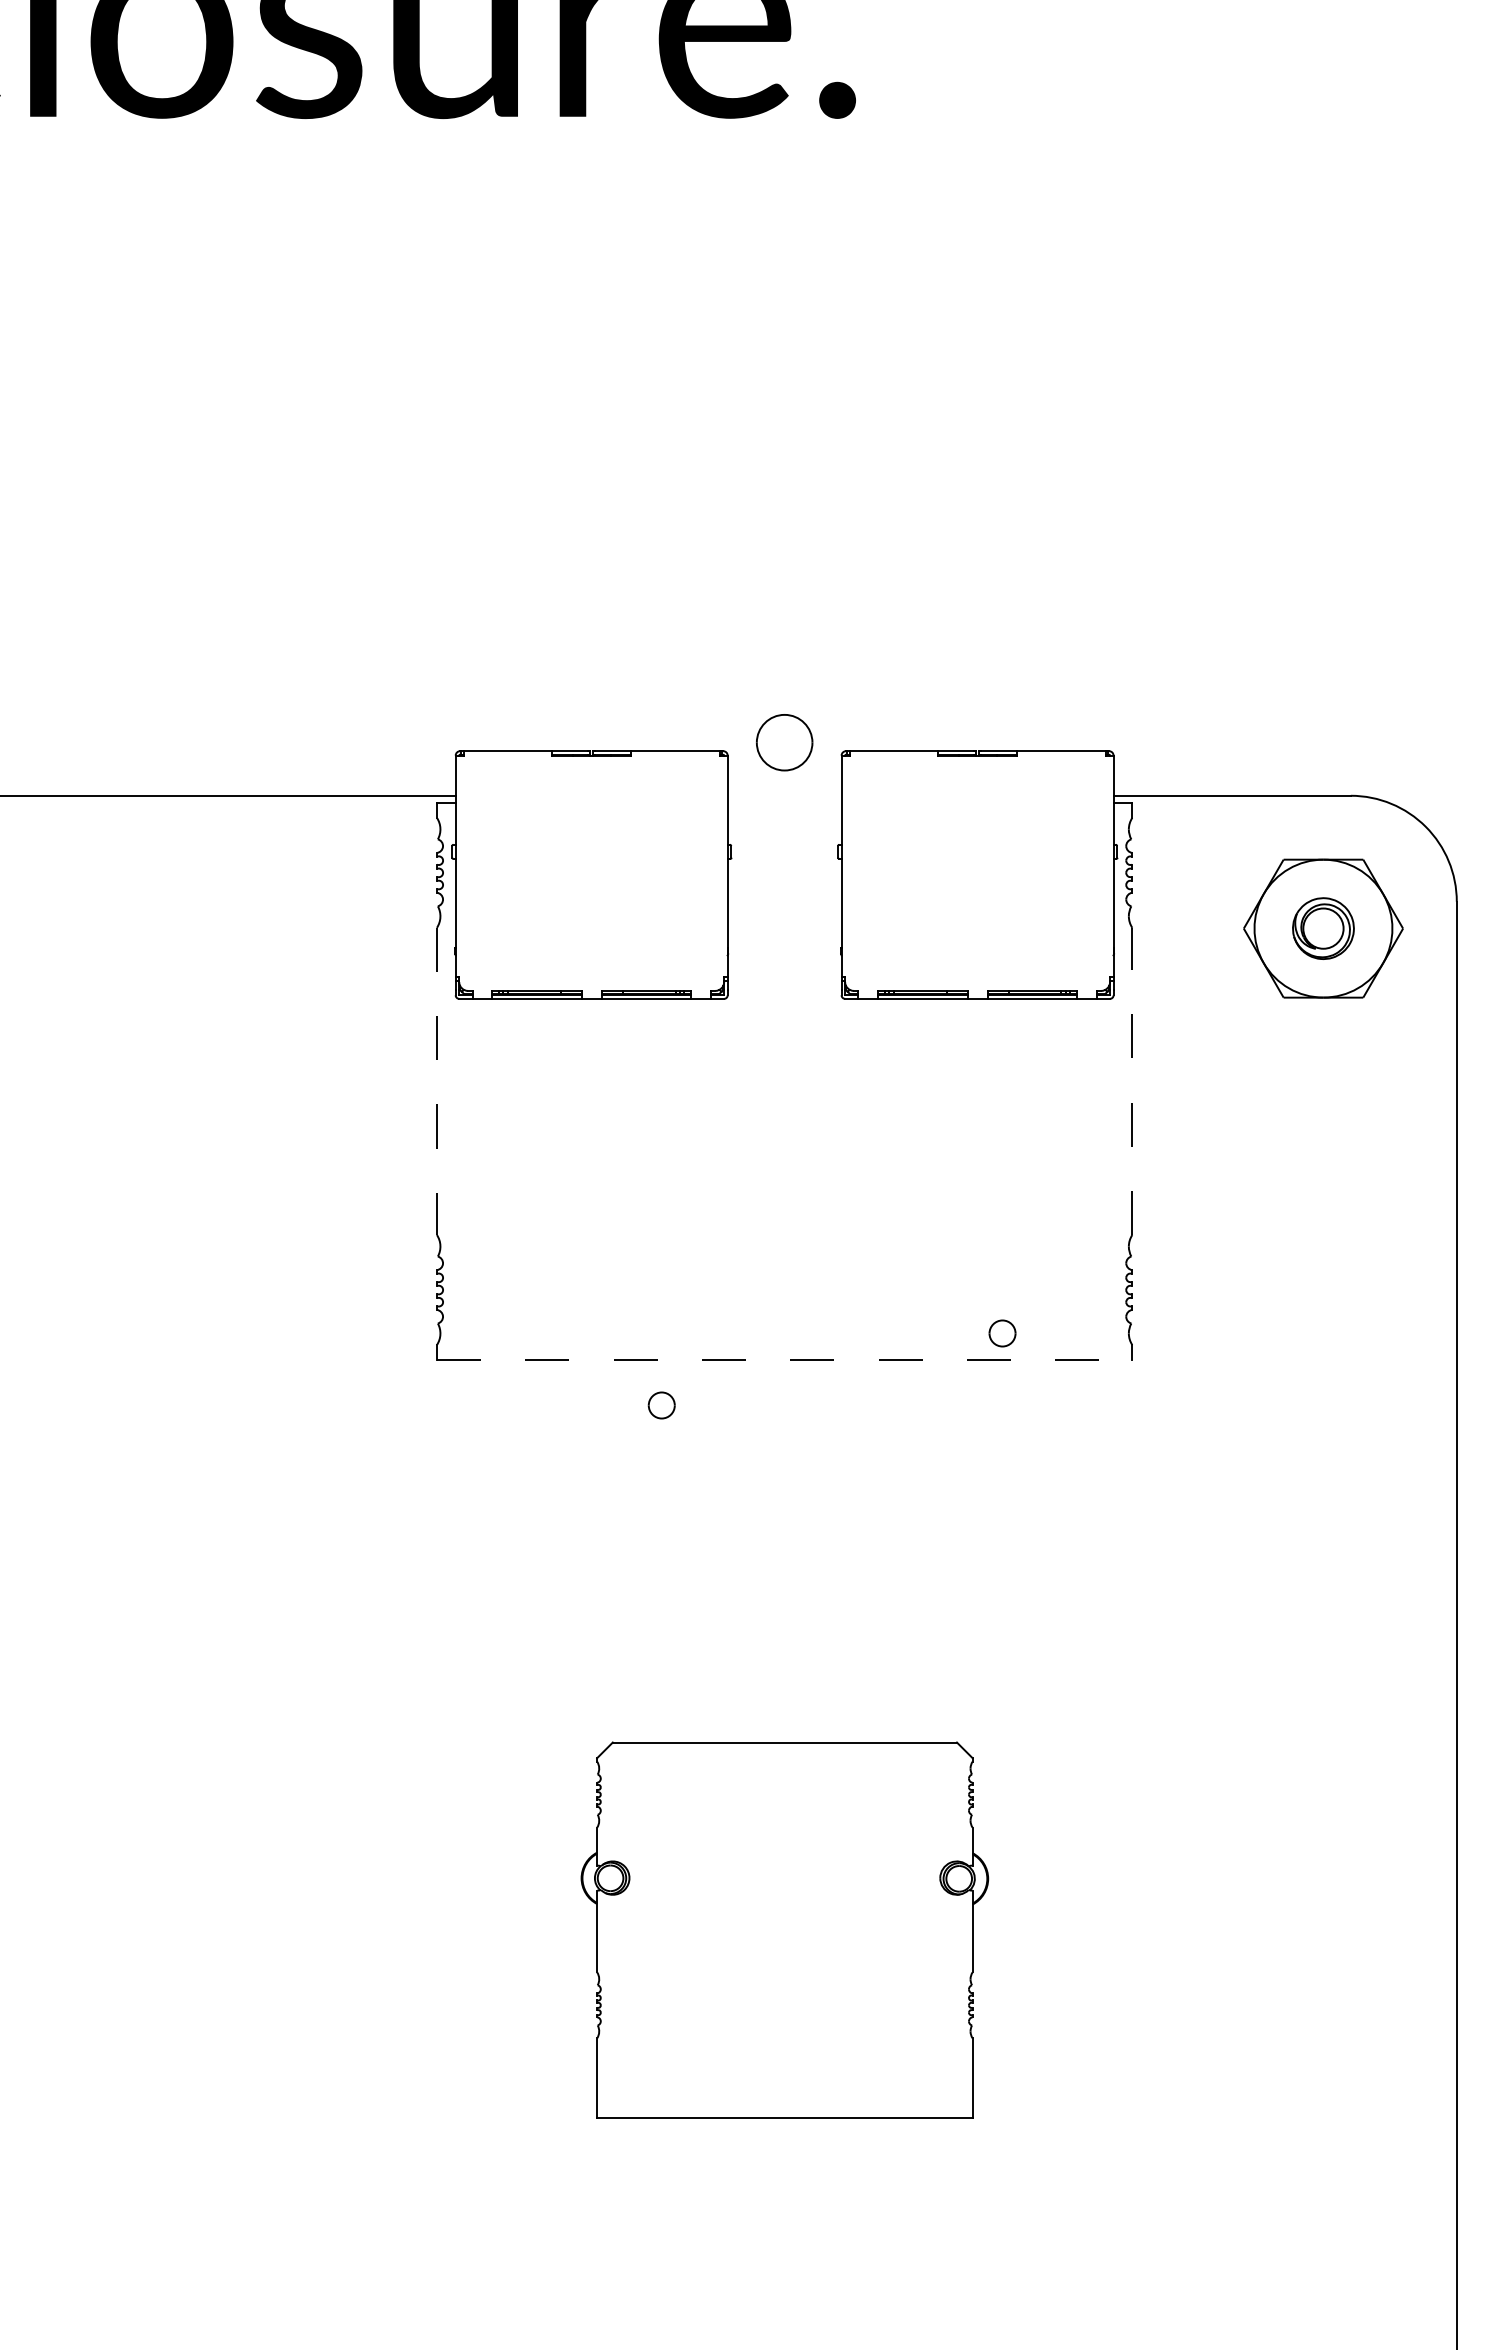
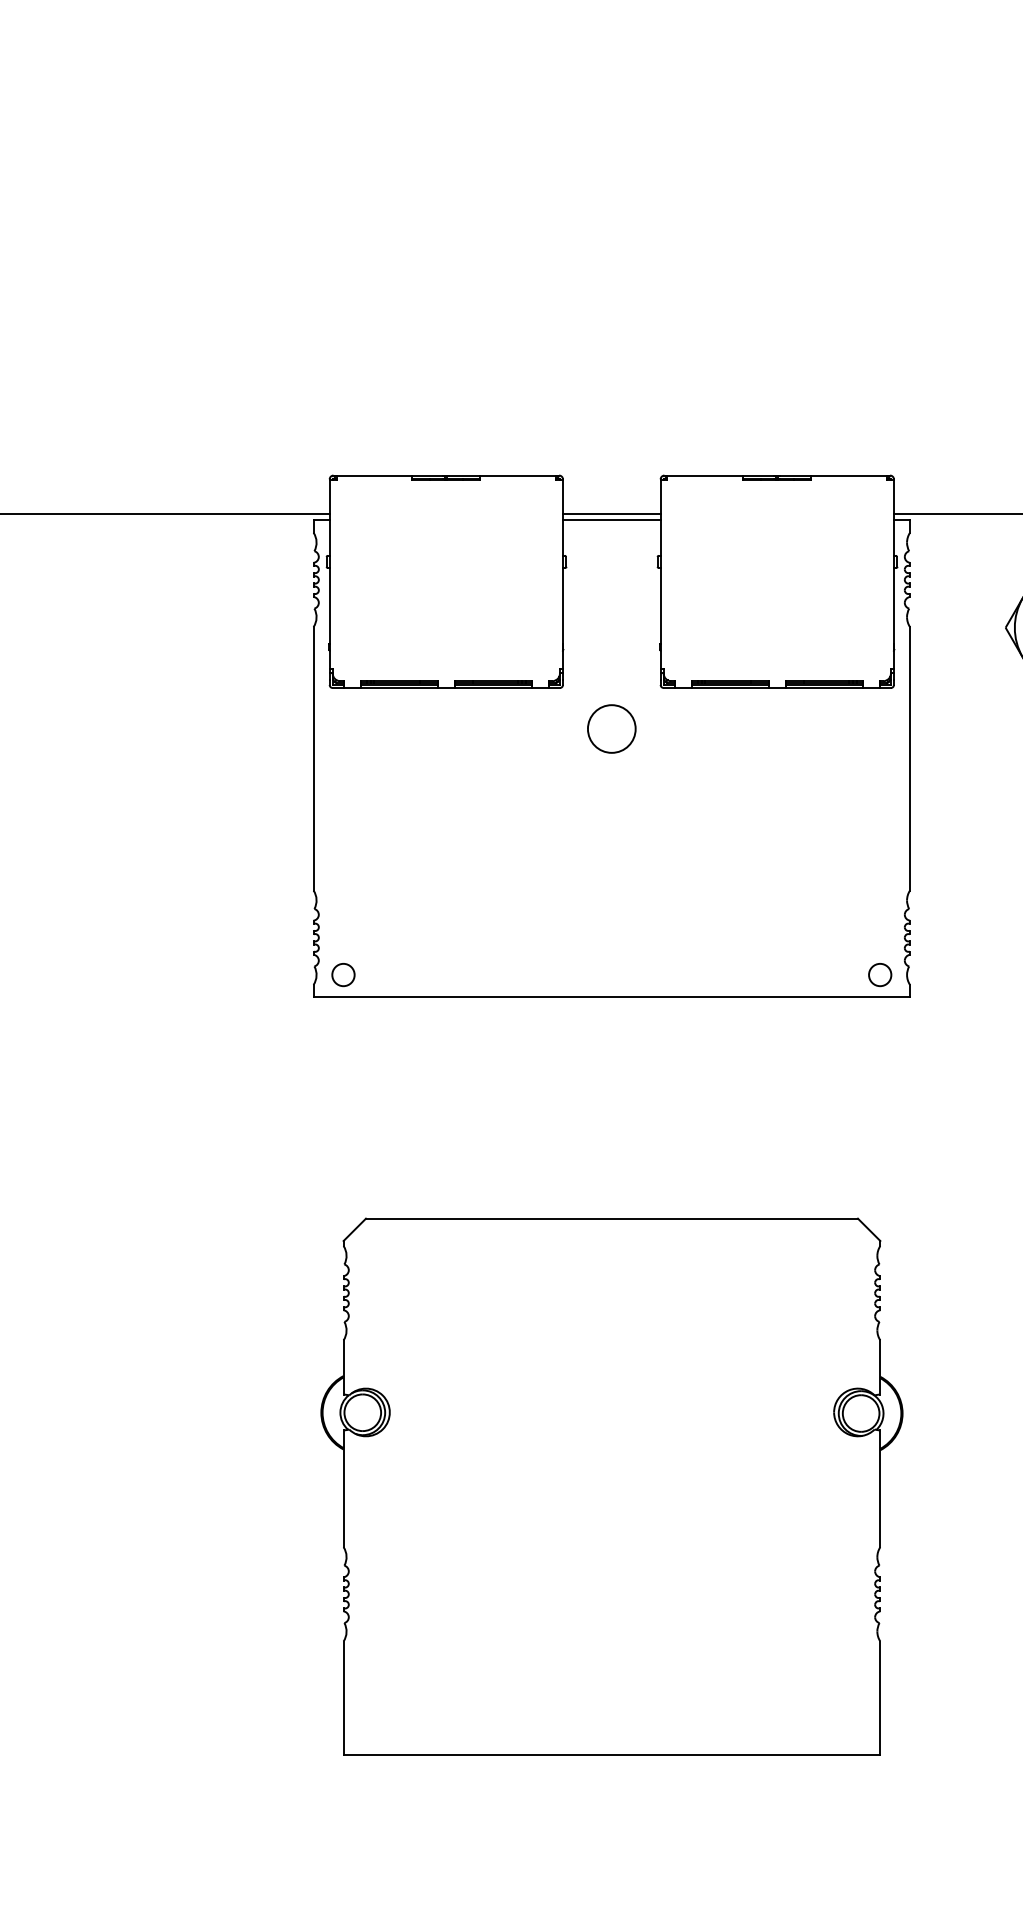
part: (784, 742) -> (611, 728), moved
line: (784, 795) -> (611, 513), added
line: (784, 803) -> (611, 520), added
line: (437, 1081) -> (314, 758), dashed -> solid
line: (1132, 1081) -> (910, 758), dashed -> solid
part: (1002, 1333) -> (880, 975), moved
line: (784, 1359) -> (611, 997), dashed -> solid
part: (661, 1405) -> (343, 975), moved
part: (784, 1929) -> (611, 1486), size x1.67

